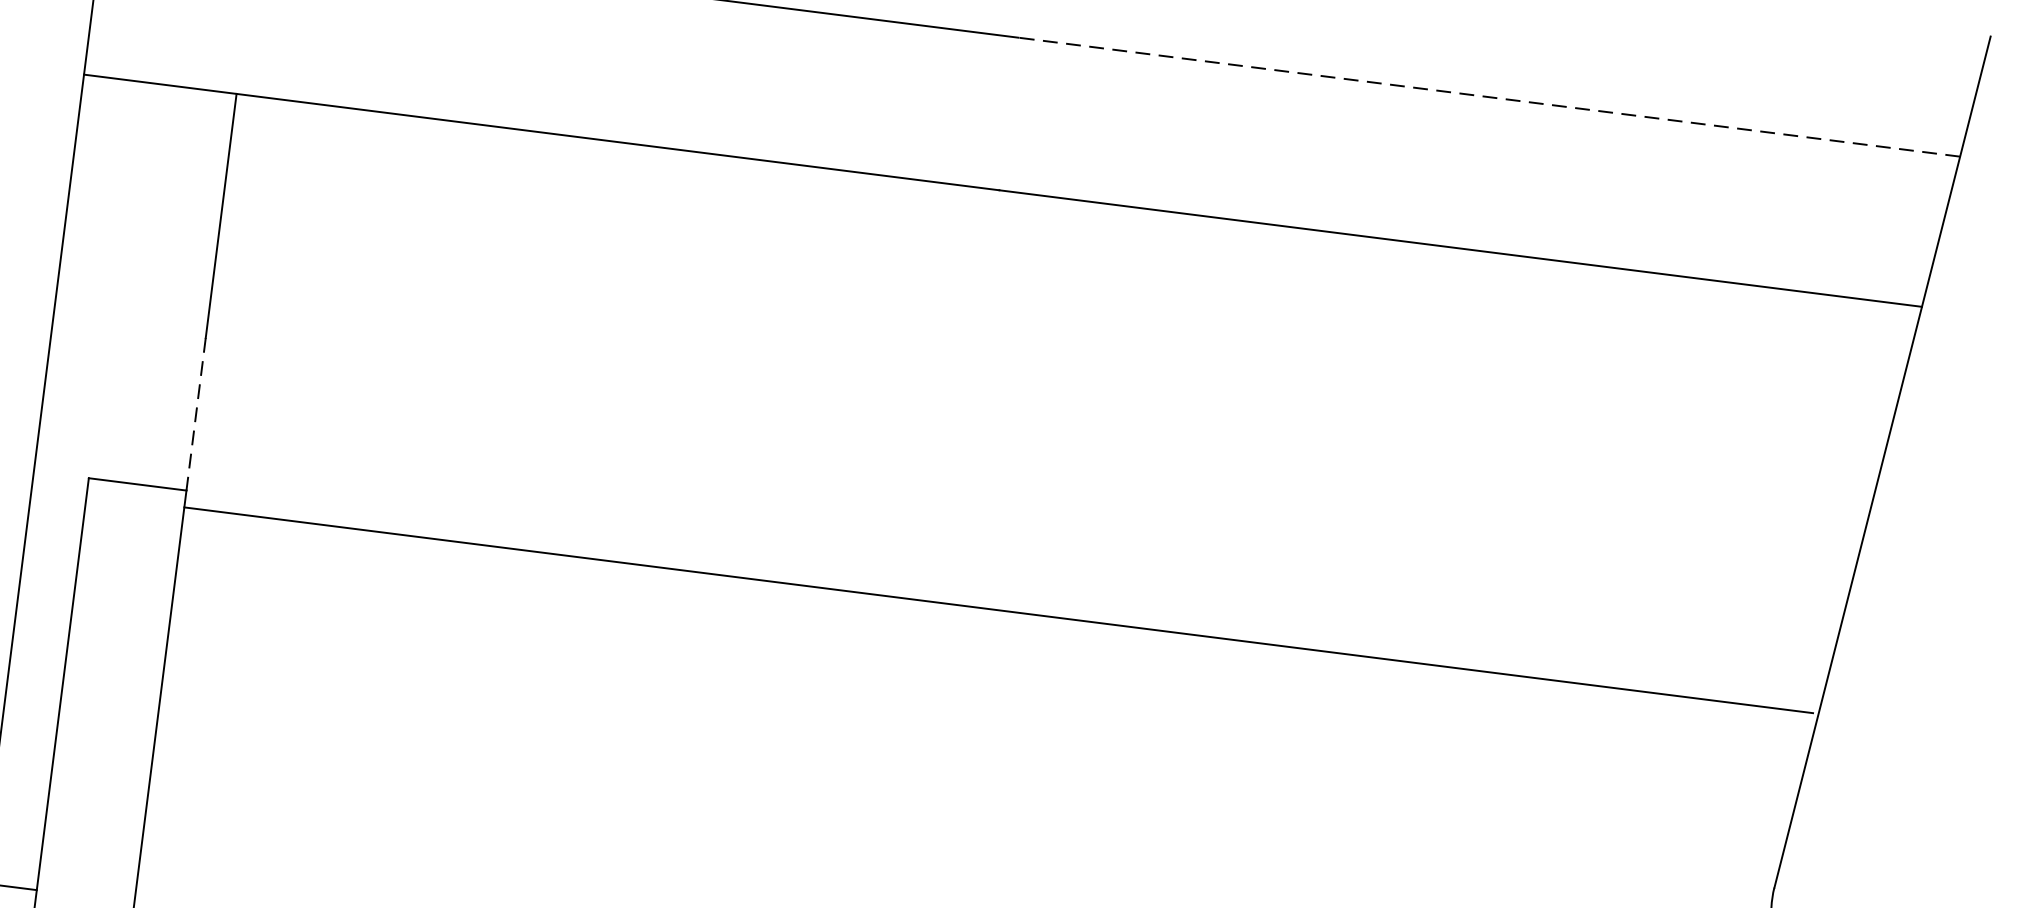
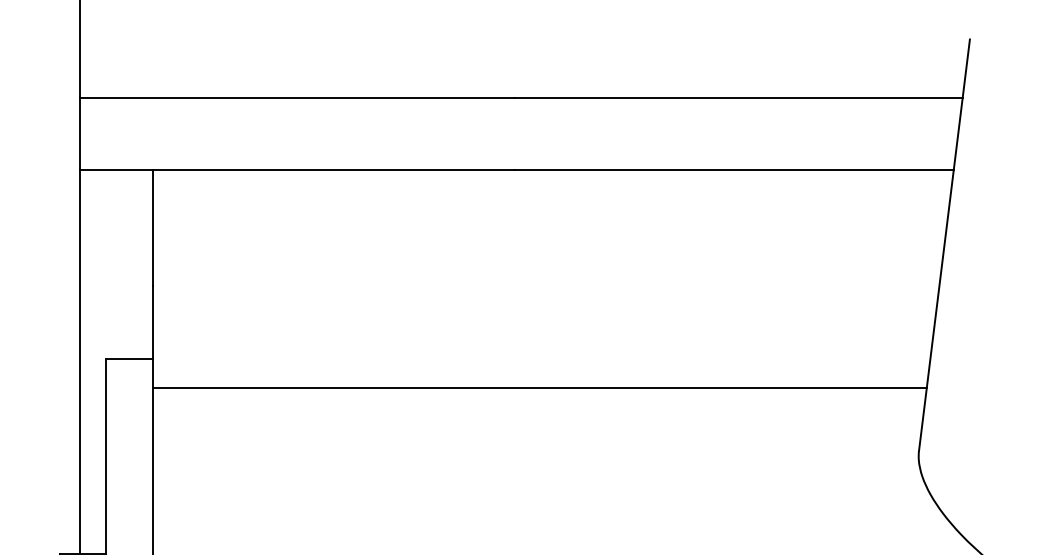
line: (1488, 97) -> (738, 97), dashed -> solid
line: (196, 414) -> (152, 322), dashed -> solid
line: (998, 609) -> (539, 387), moved

